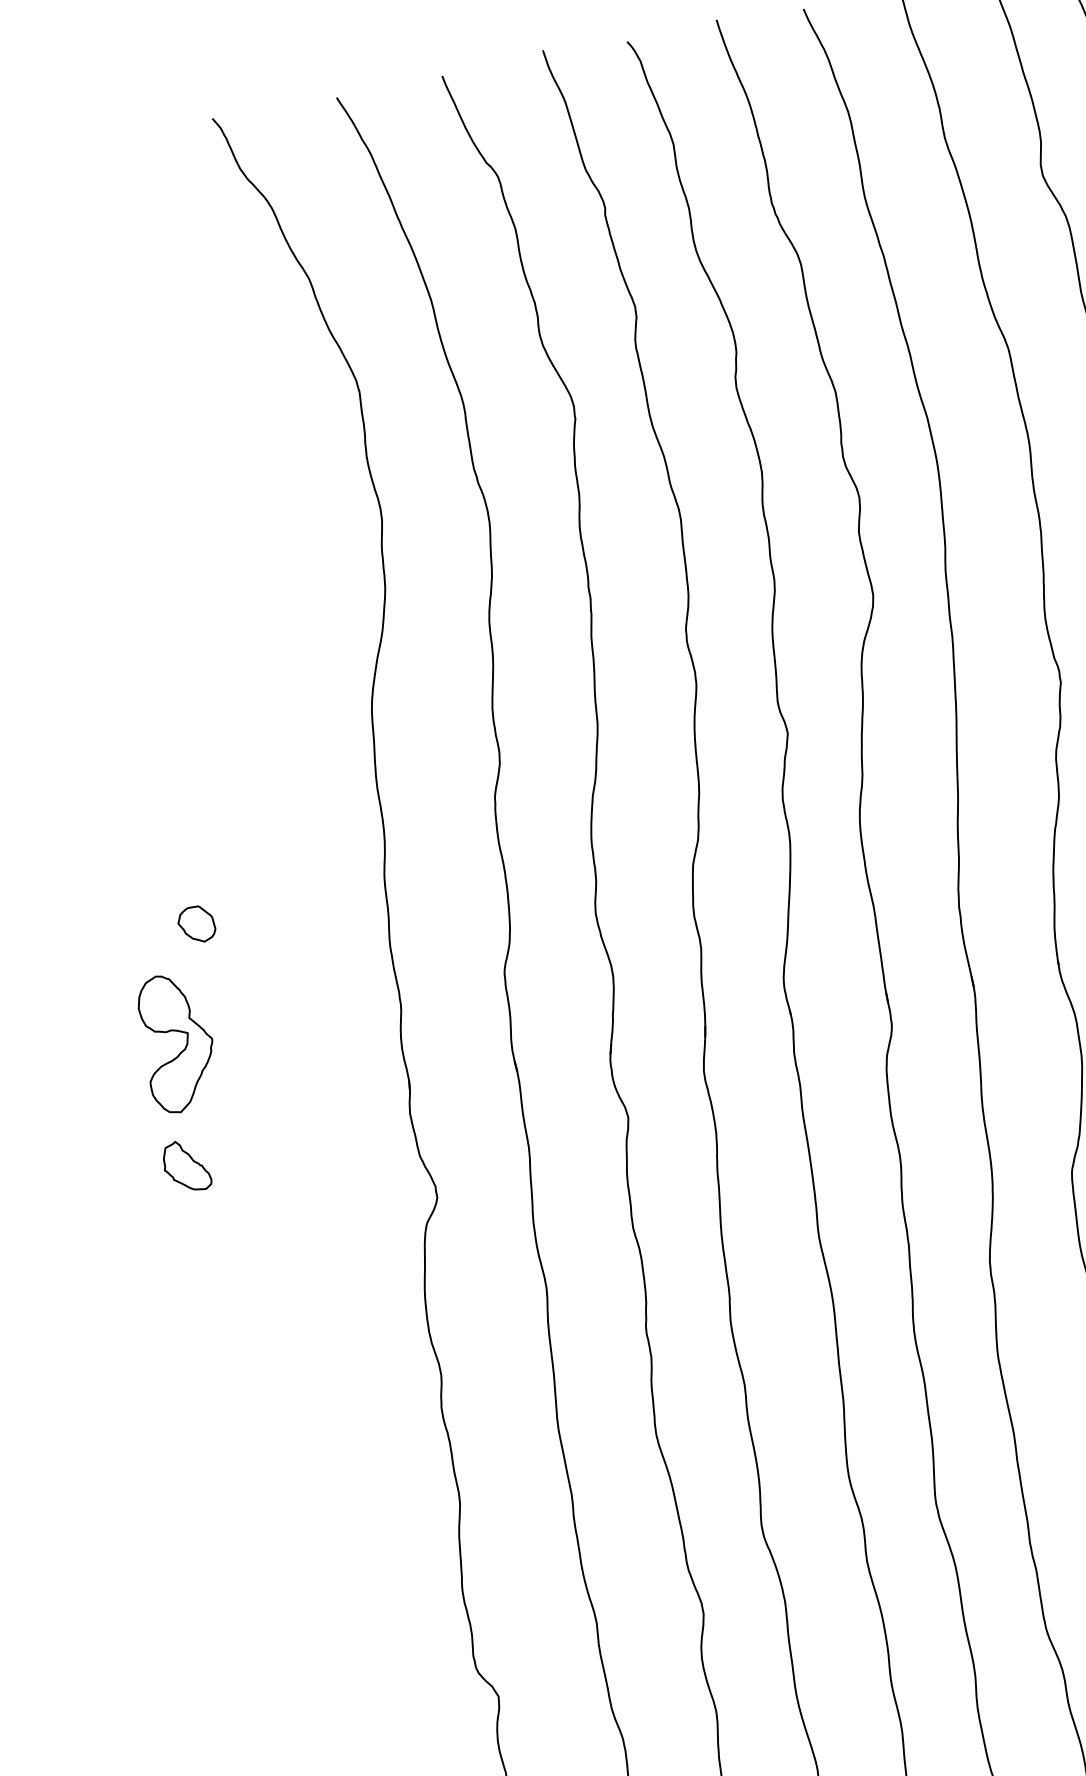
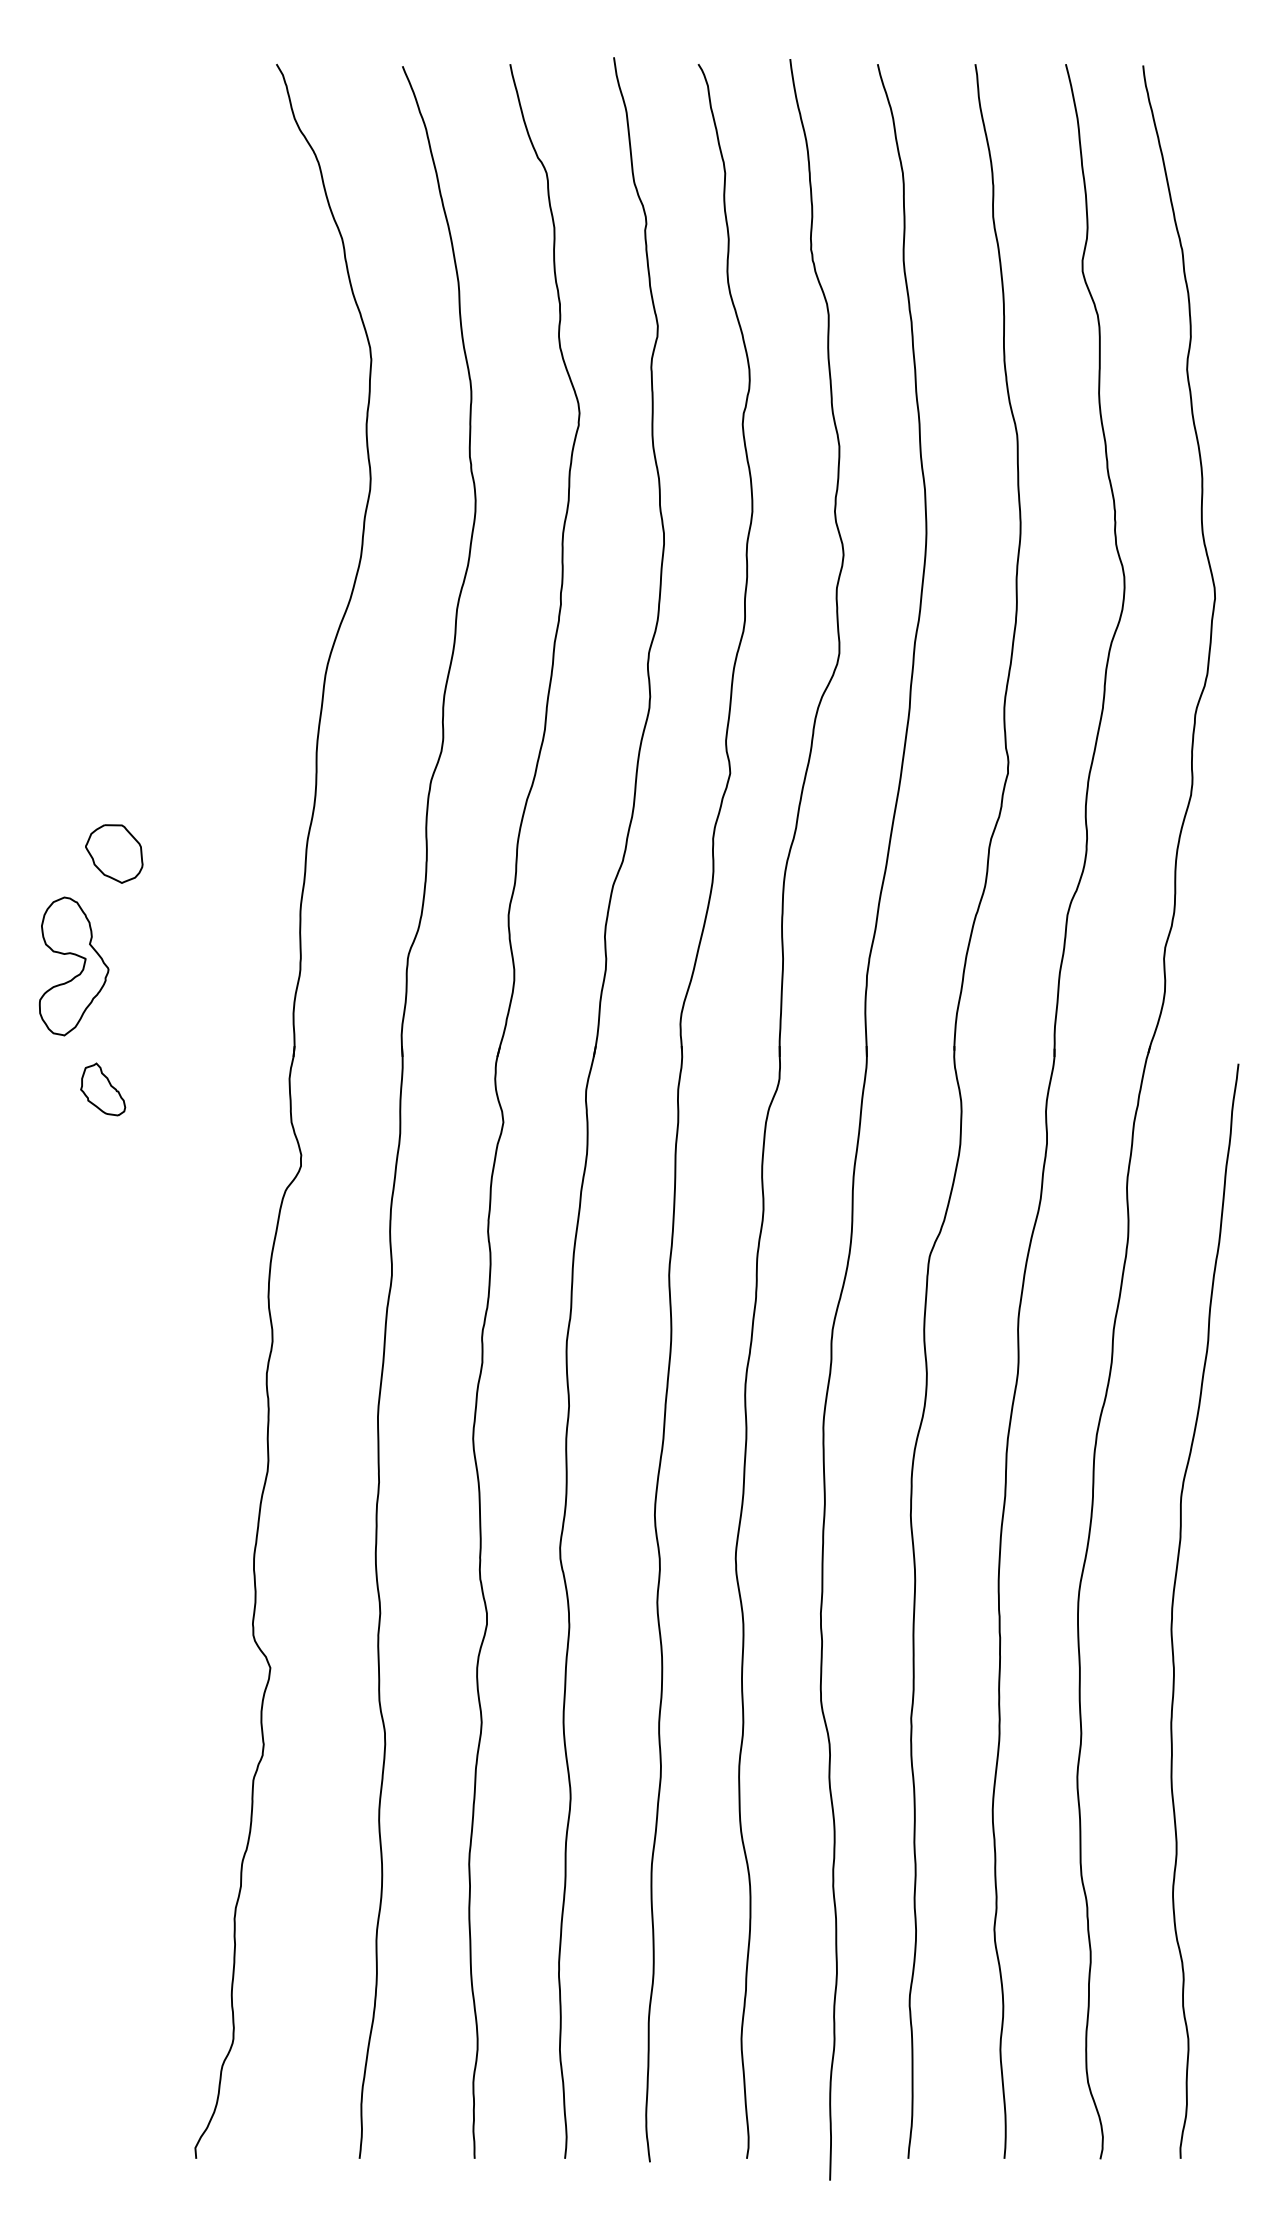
part: (195, 924) -> (113, 853), size x1.6
part: (186, 1166) -> (103, 1089), moved

